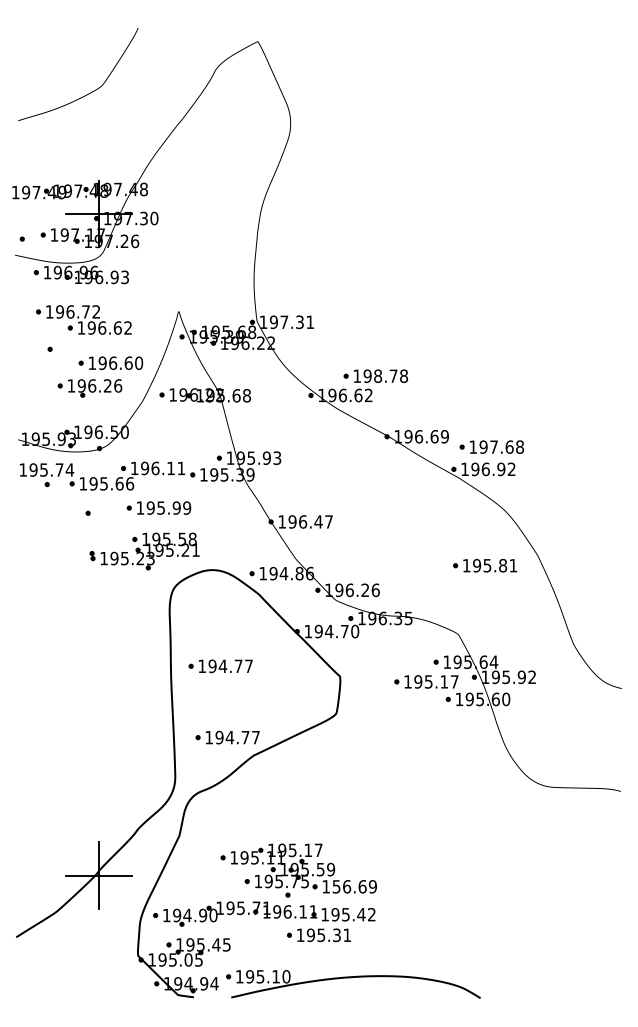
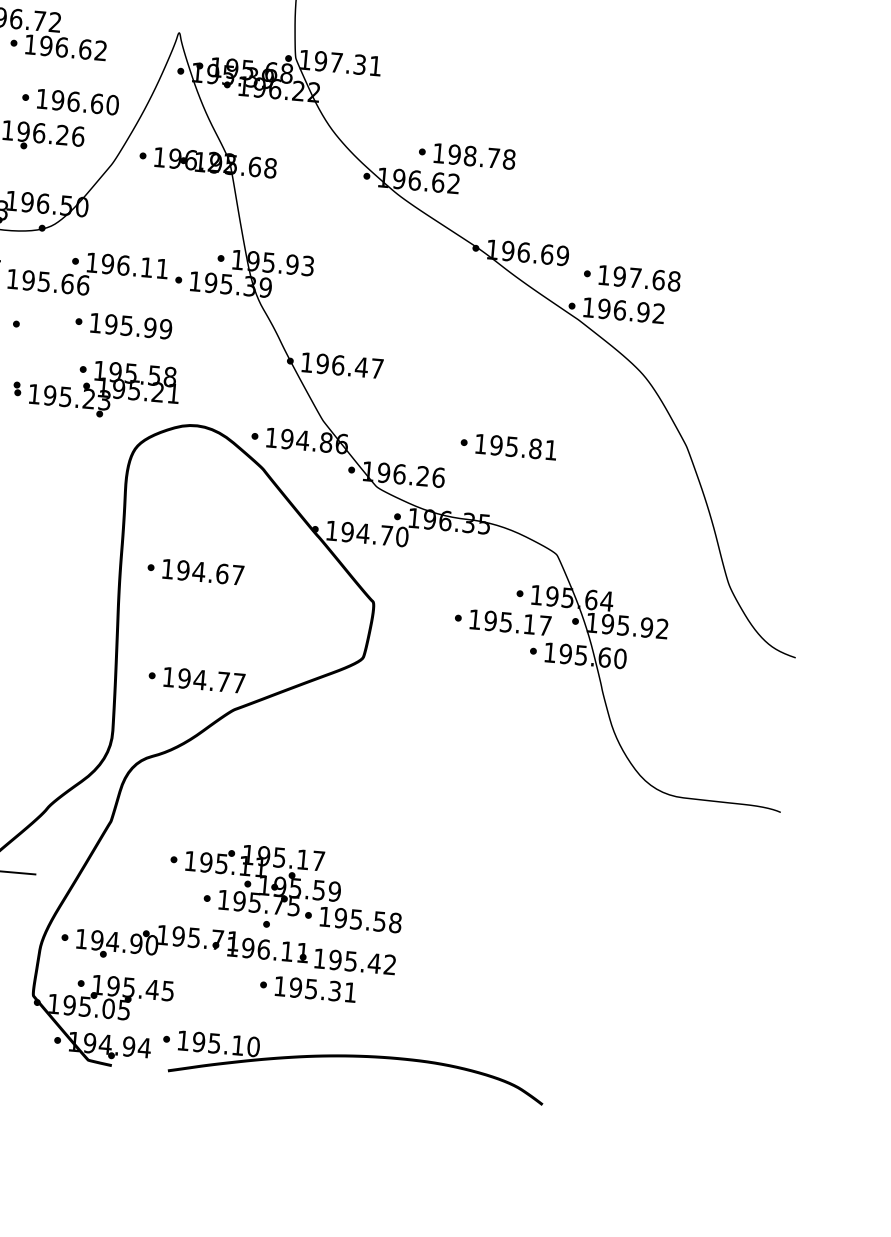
part: (485, 565) -> (509, 446), moved
text: (238, 666) -> (222, 574), 194.77 -> 194.67
text: (354, 886) -> (367, 920), 156.69 -> 195.58

